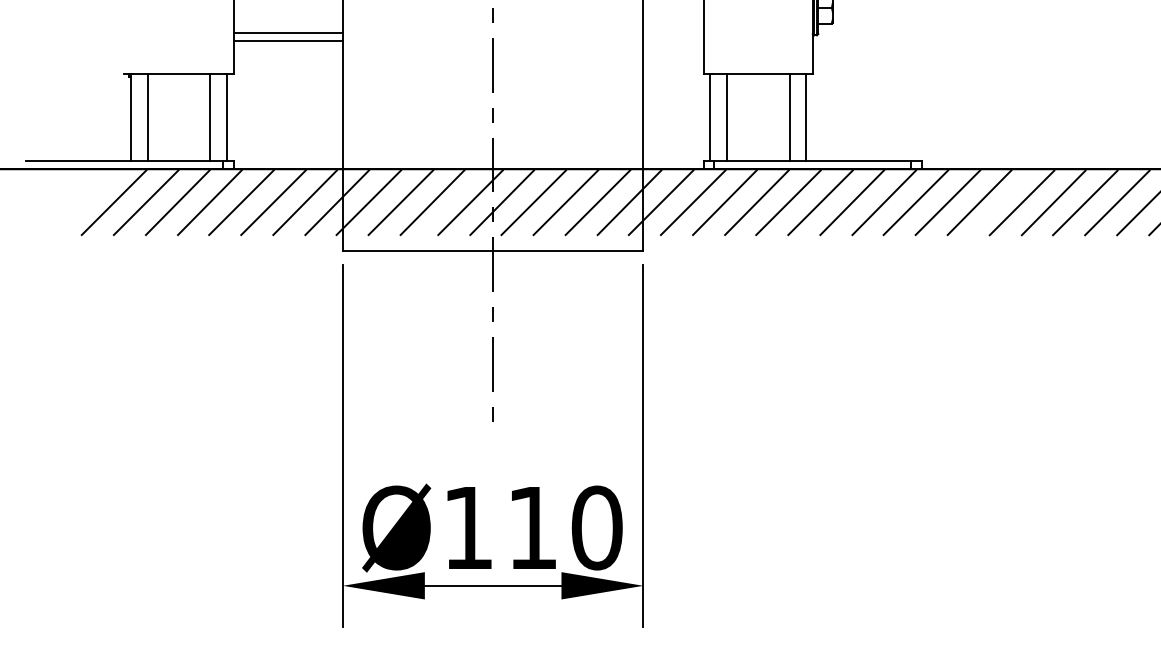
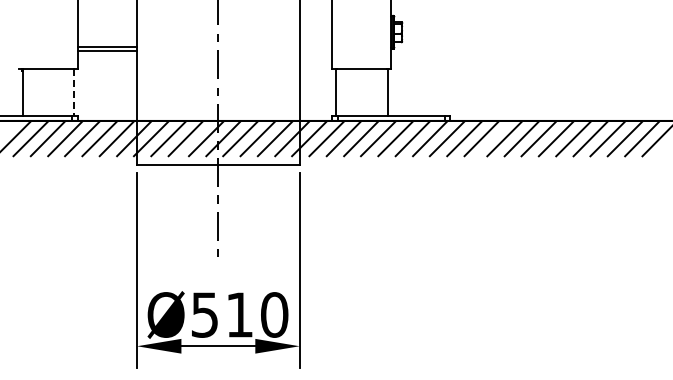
line: (147, 116) -> (31, 92), removed
line: (210, 116) -> (65, 92), removed
line: (227, 116) -> (74, 92), solid -> dashed
line: (726, 116) -> (344, 92), removed
line: (789, 116) -> (378, 92), removed
text: (467, 527) -> (204, 314), Ø110 -> Ø510

